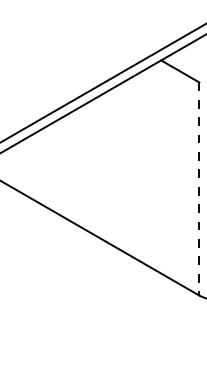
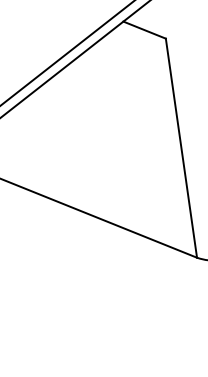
line: (199, 189) -> (181, 148), dashed -> solid

